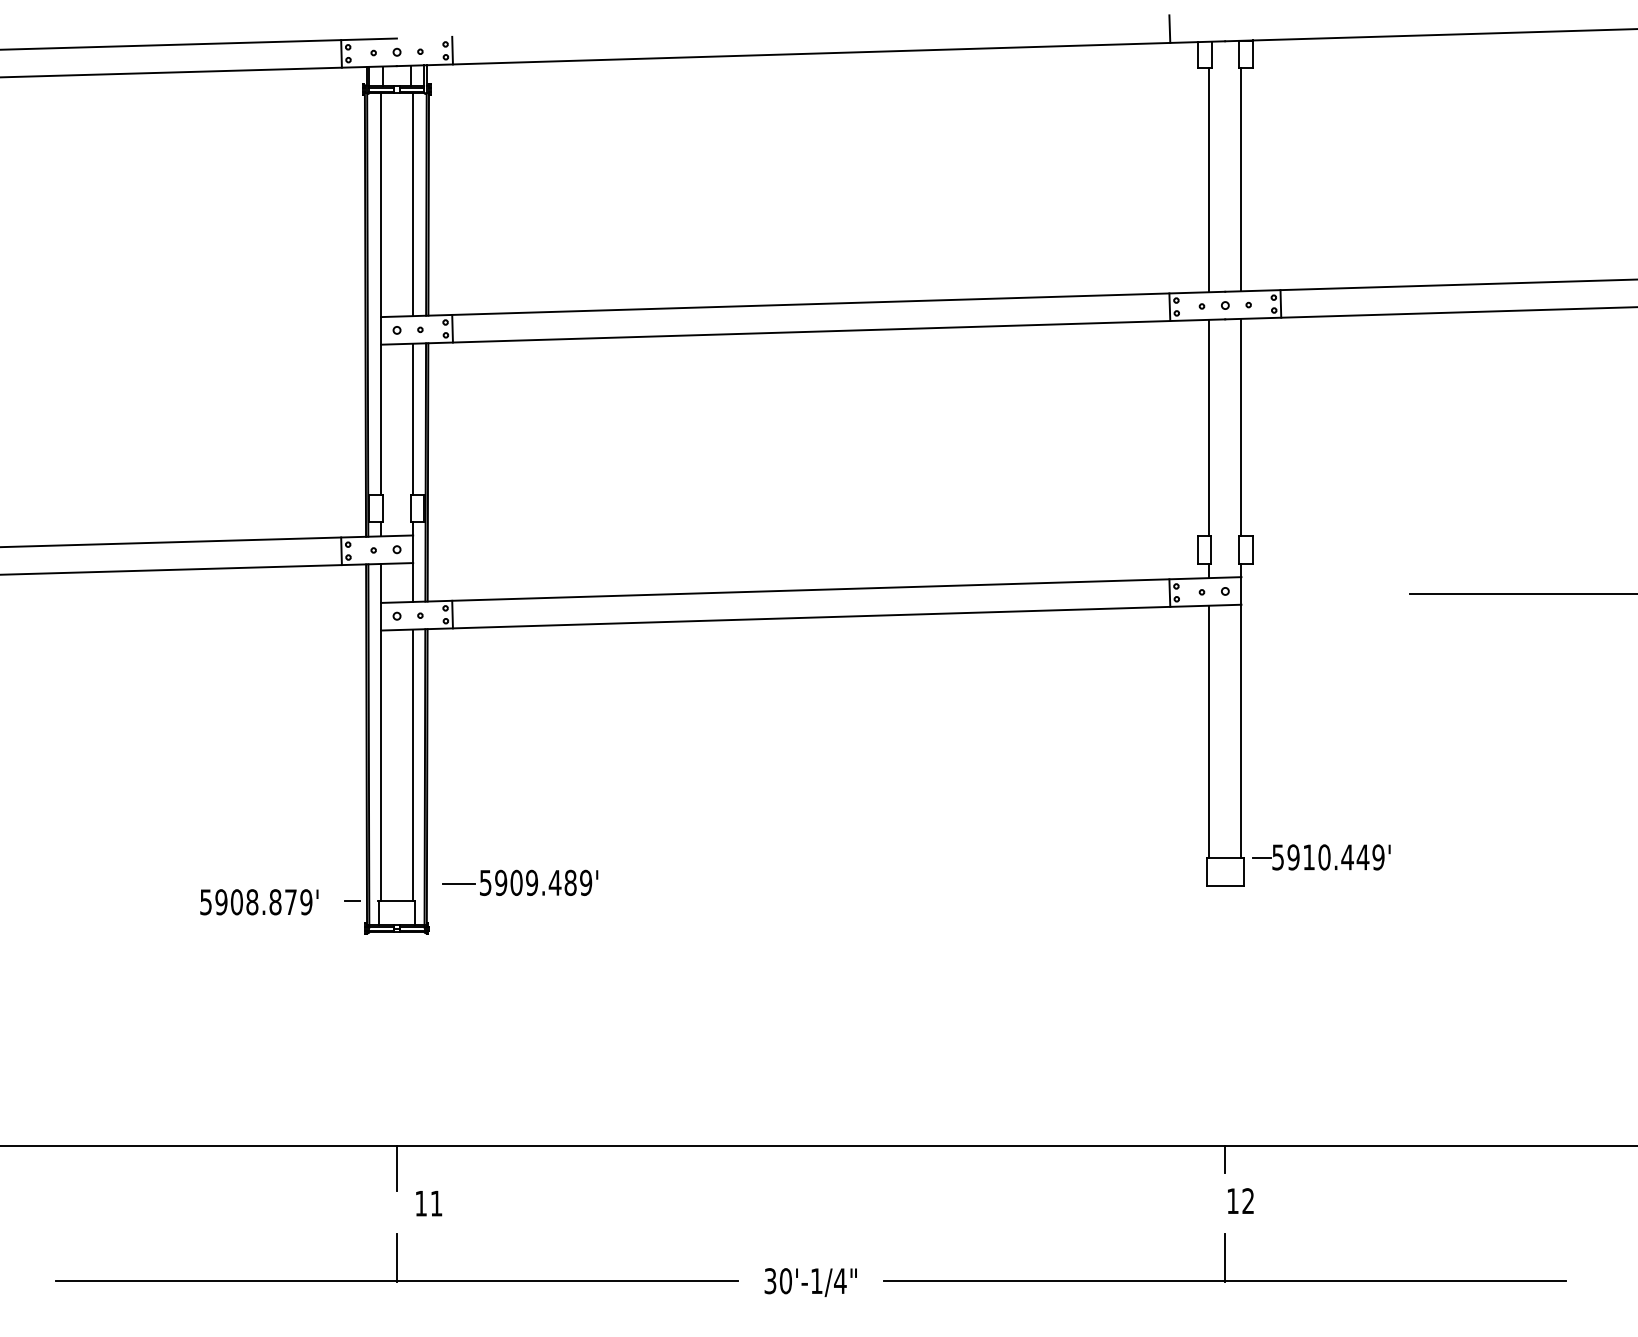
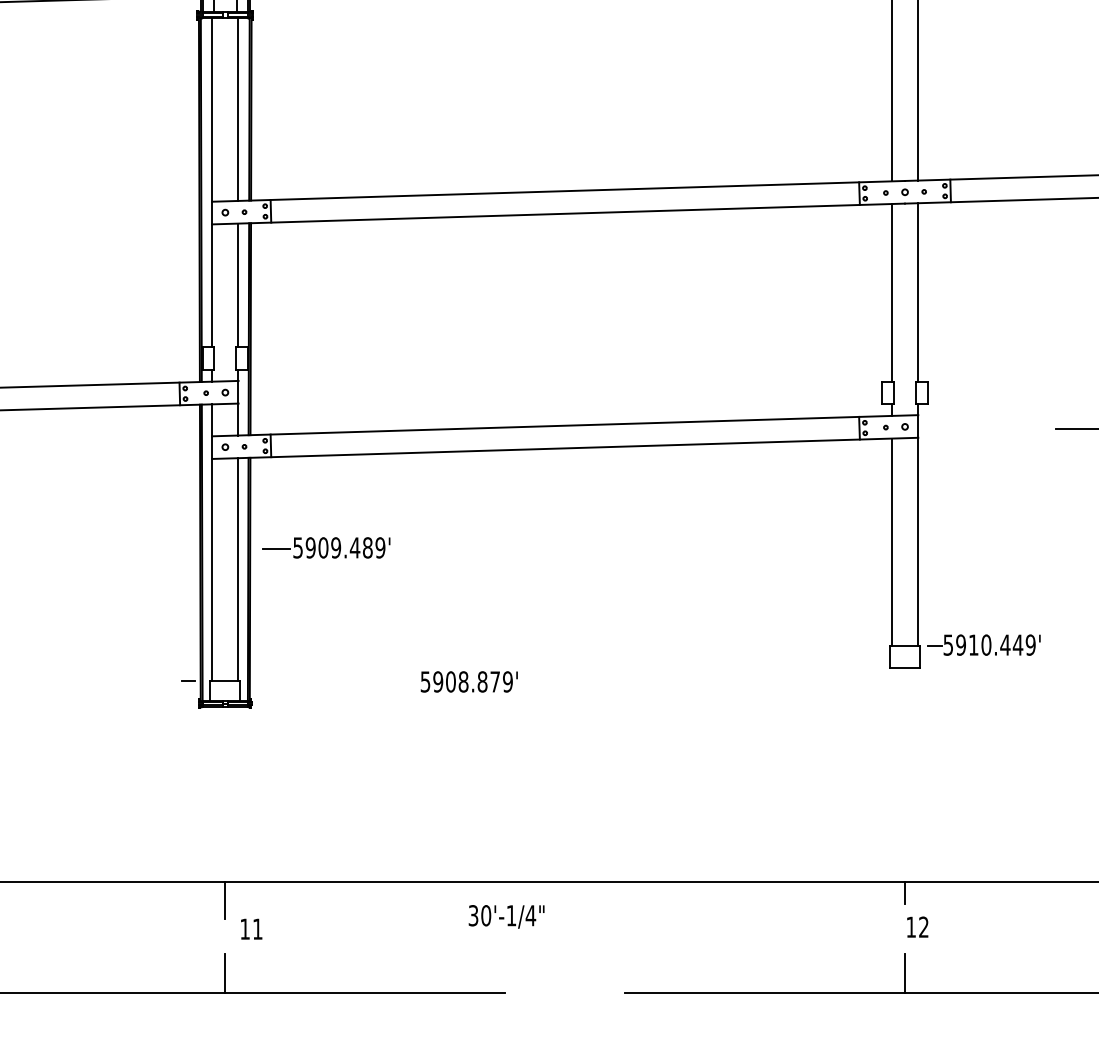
part: (520, 882) -> (326, 547), moved
text: (259, 902) -> (469, 682), moved
text: (810, 1282) -> (506, 916), moved

